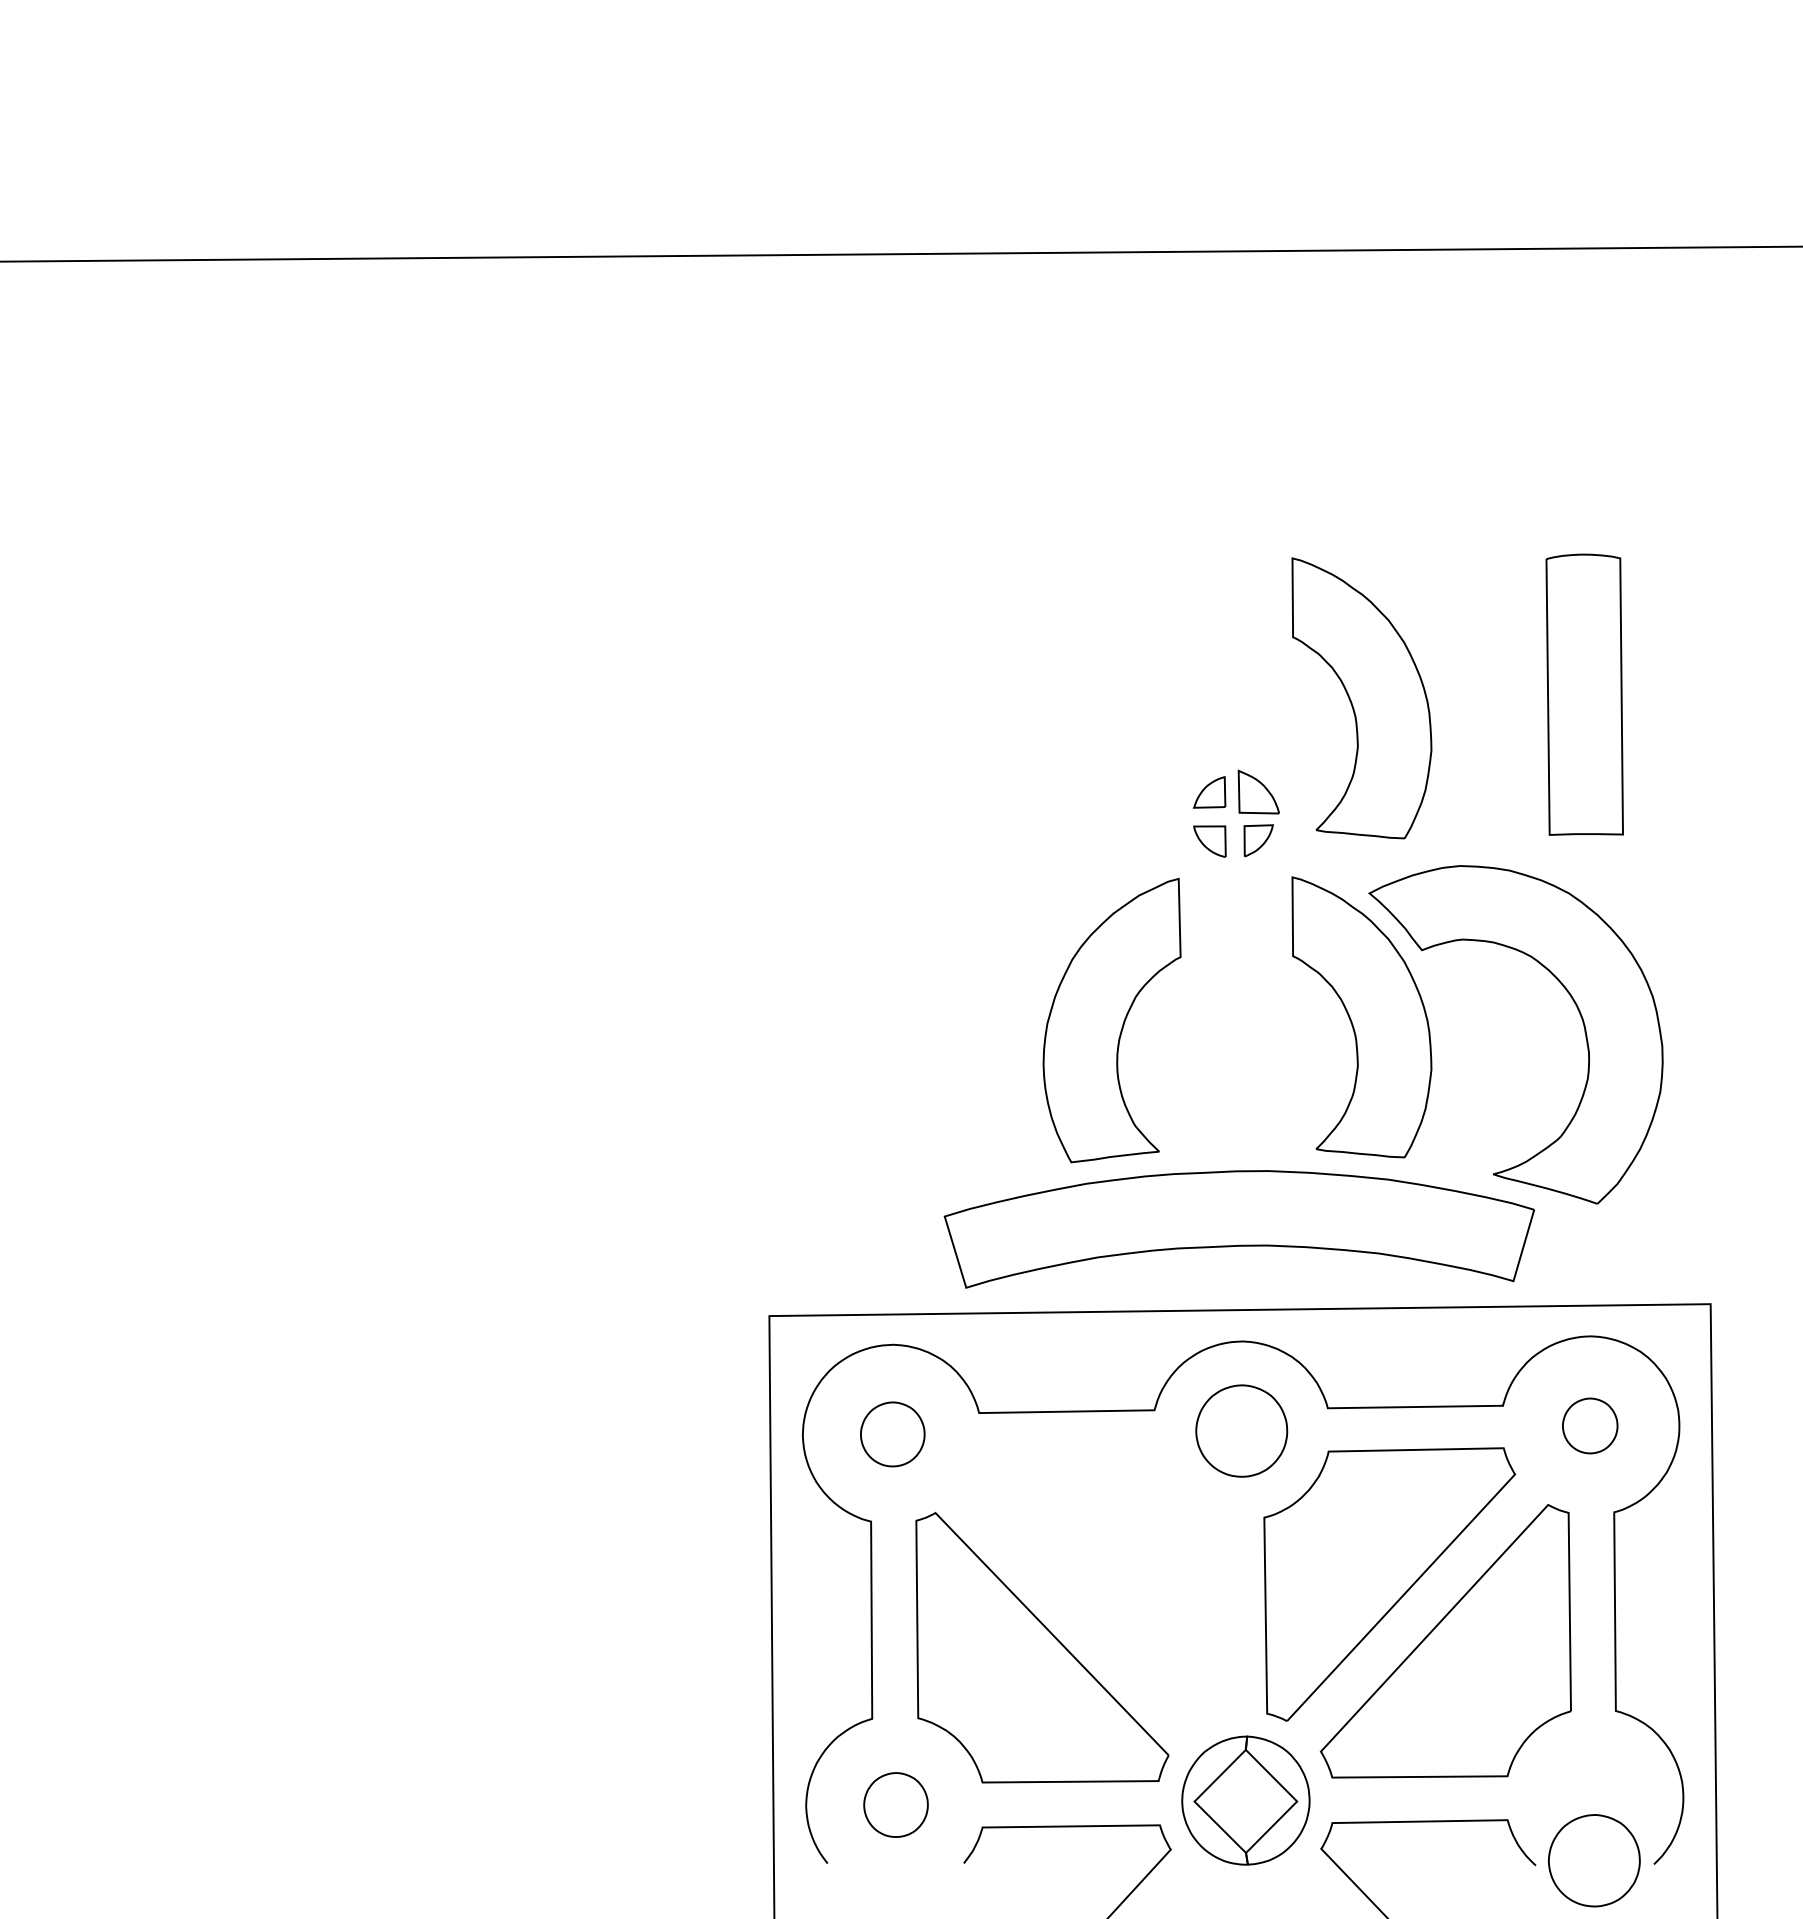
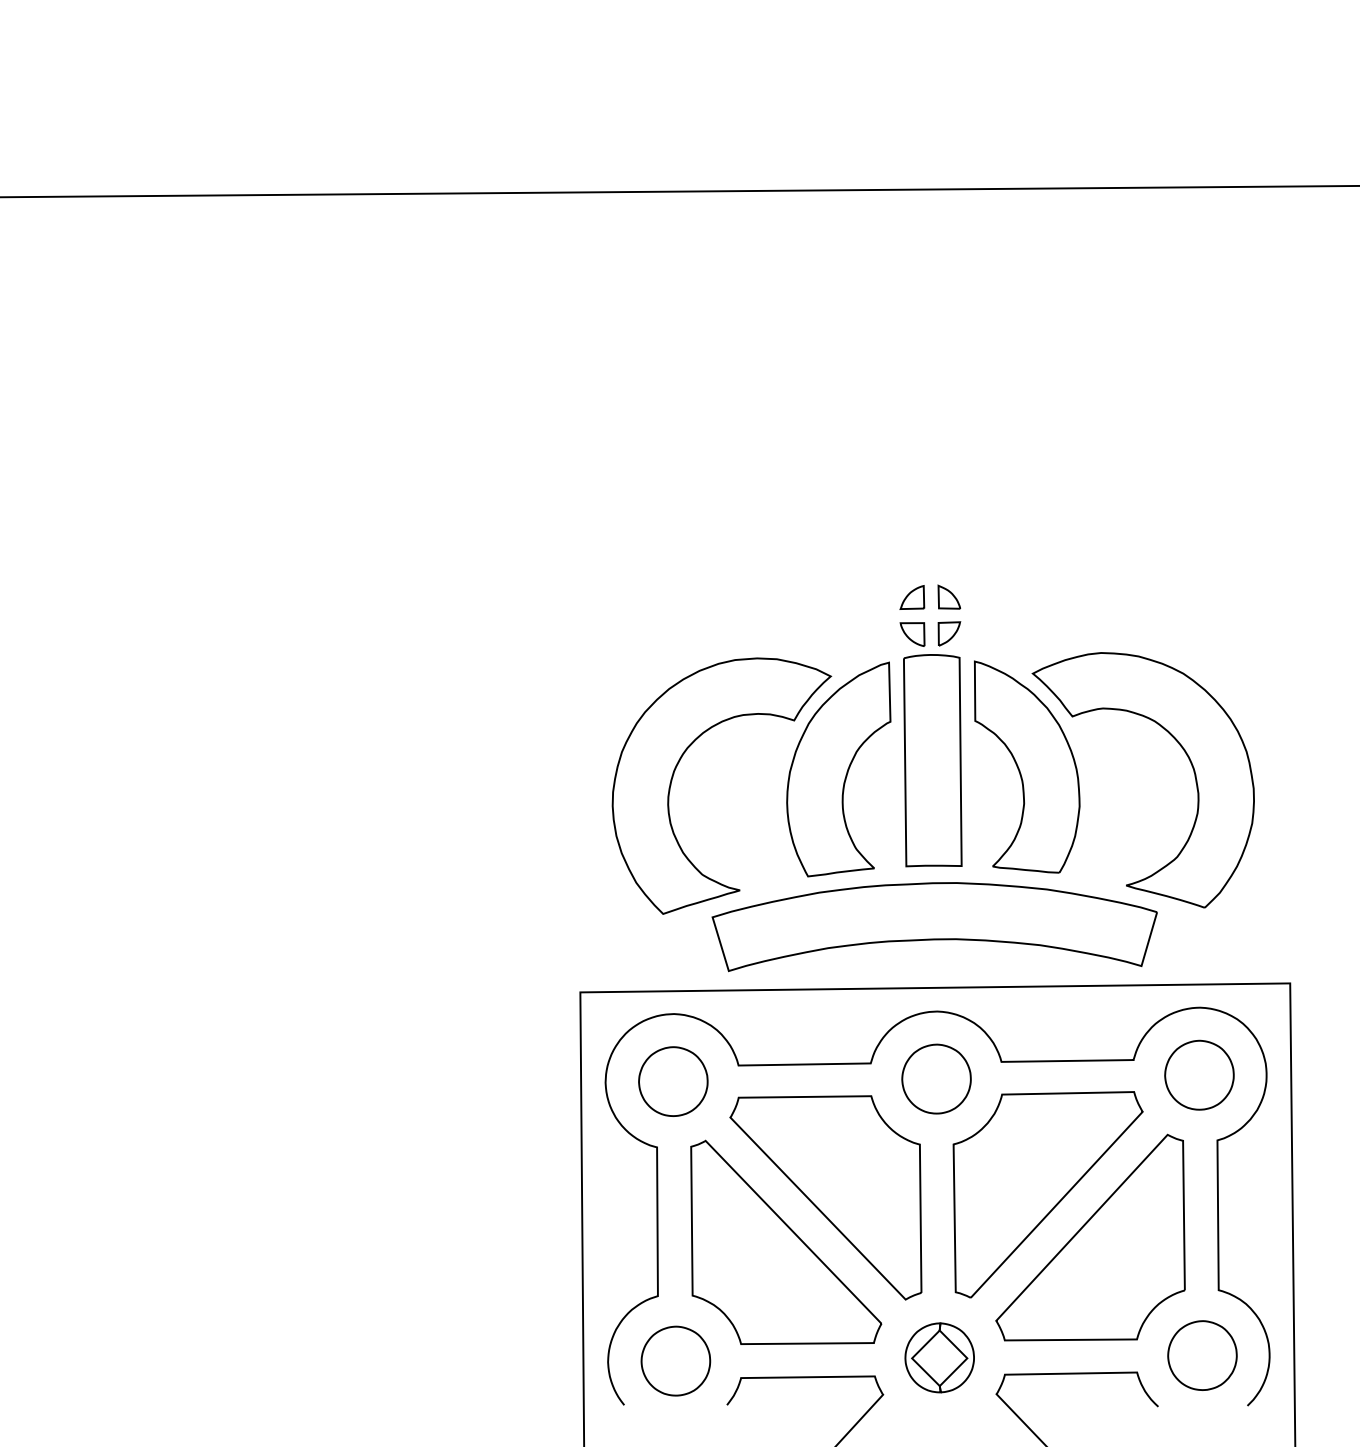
part: (1584, 694) -> (932, 760), moved
part: (1361, 698) -> (1026, 526), removed
part: (1258, 791) -> (949, 596), size x0.71
part: (899, 1013) -> (678, 764), added
part: (1589, 1425) -> (1198, 1074), size x1.67
part: (892, 1434) -> (673, 1081), size x1.43
part: (1094, 1588) -> (825, 1197), added
part: (1245, 1800) -> (939, 1357), size x0.71
part: (895, 1804) -> (675, 1360), size x1.43
part: (1594, 1860) -> (1202, 1355), moved

